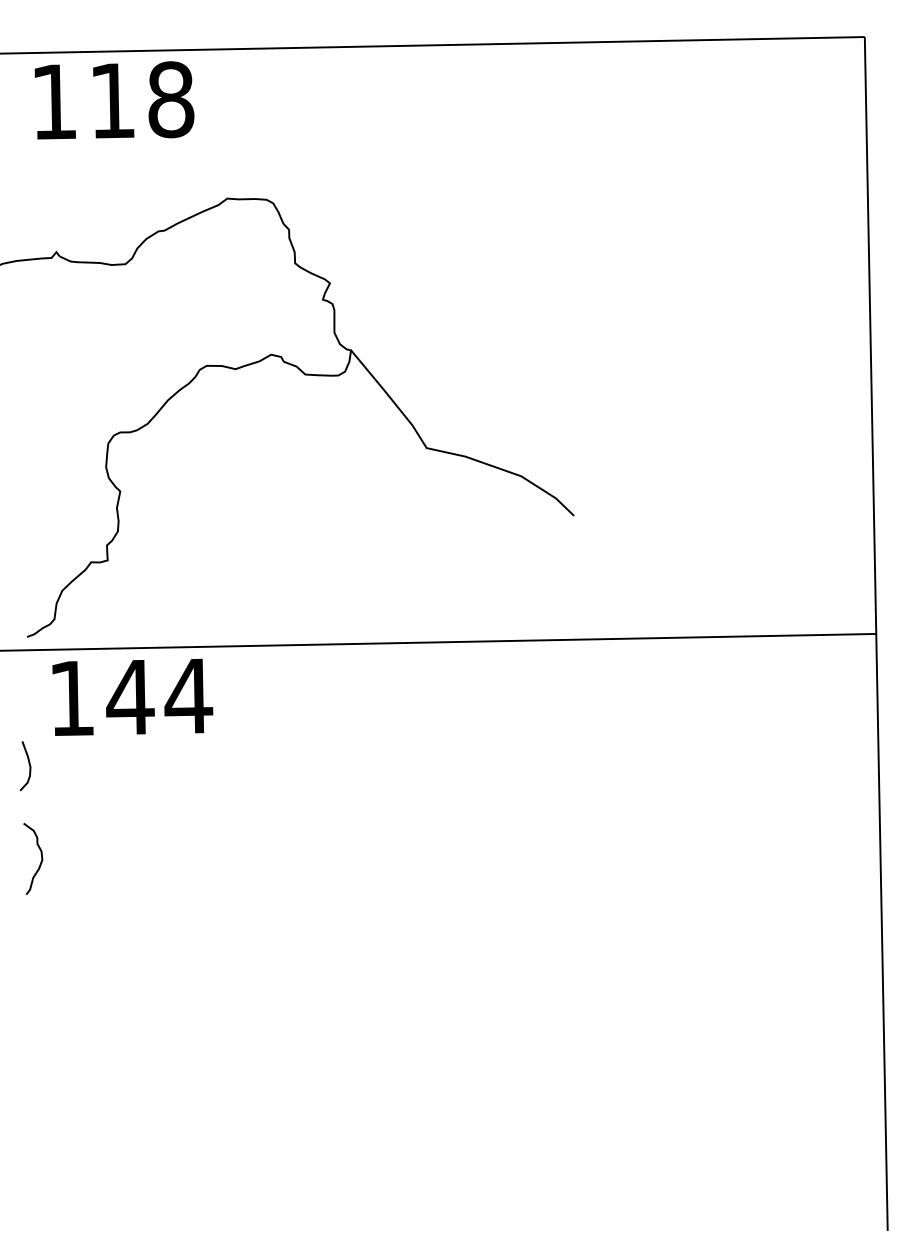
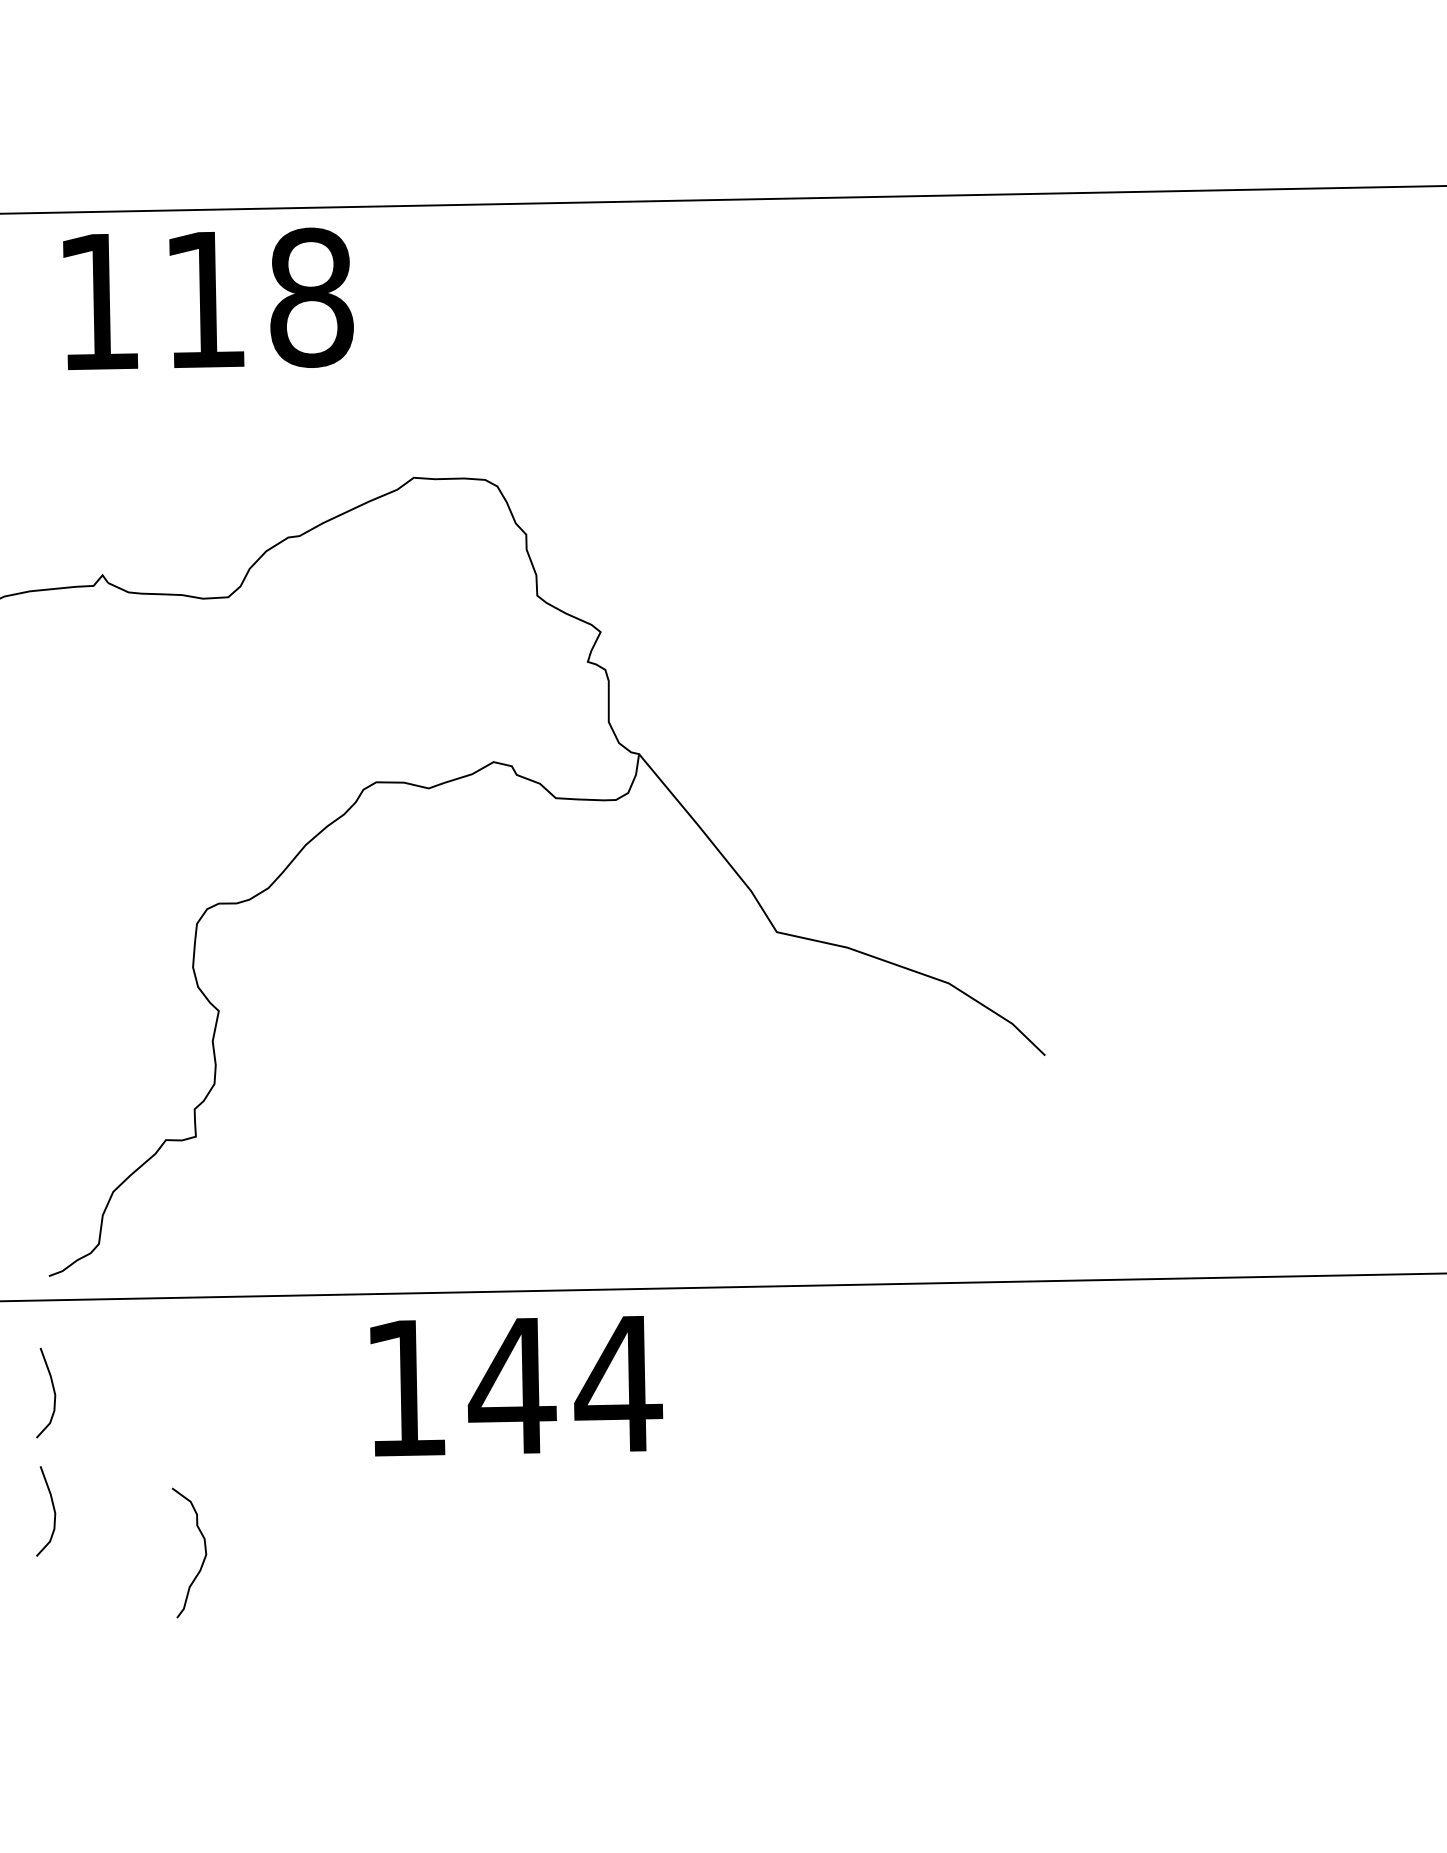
text: (132, 696) -> (516, 1384), moved
curve: (28, 699) -> (51, 1389), added
curve: (40, 861) -> (202, 1557), moved

